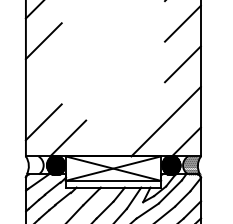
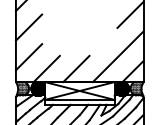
line: (43, 81) -> (28, 27), added
line: (108, 138) -> (76, 69), added
hatch: (35, 164) -> (22, 87), added

